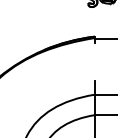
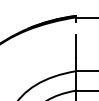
line: (94, 68) -> (76, 46), added

